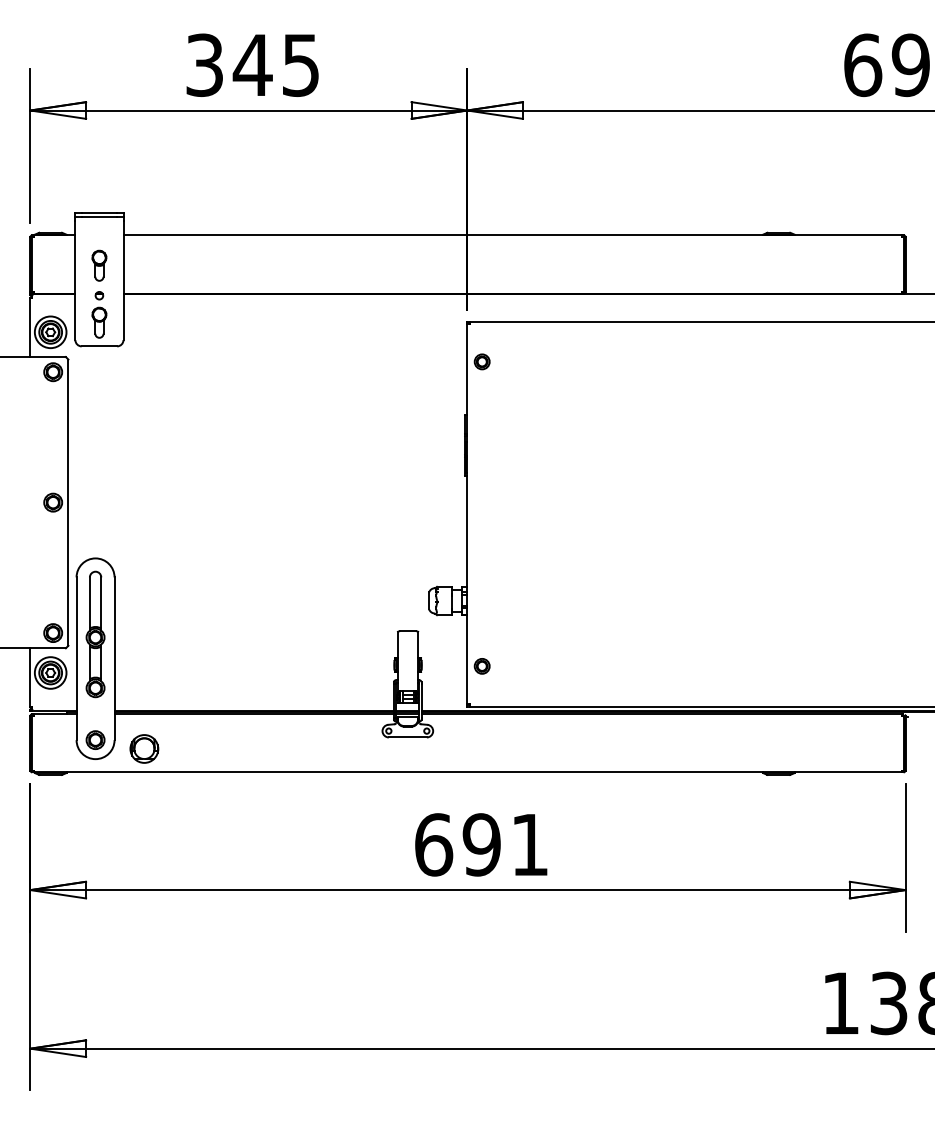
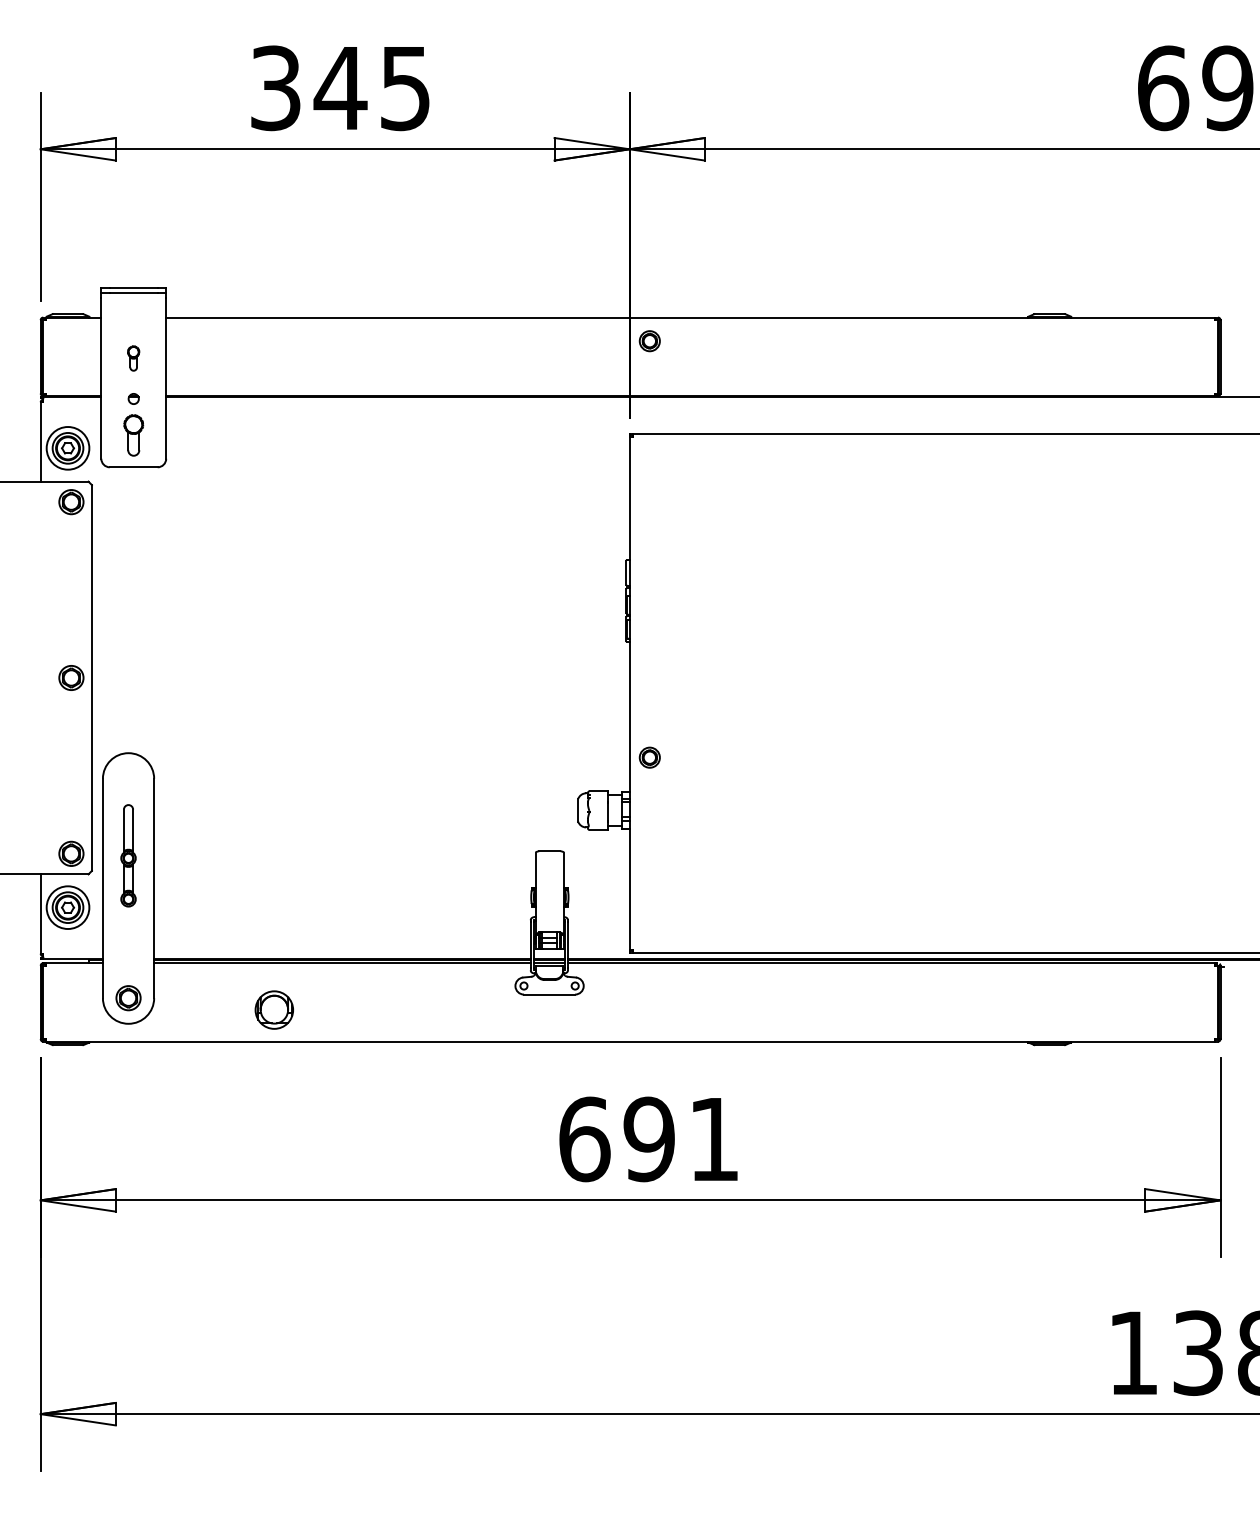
part: (99, 265) -> (133, 358), size x0.6
part: (481, 362) -> (649, 341), moved
part: (95, 634) -> (128, 855), size x0.6
part: (481, 666) -> (649, 757), moved
part: (143, 748) -> (273, 1009), moved

